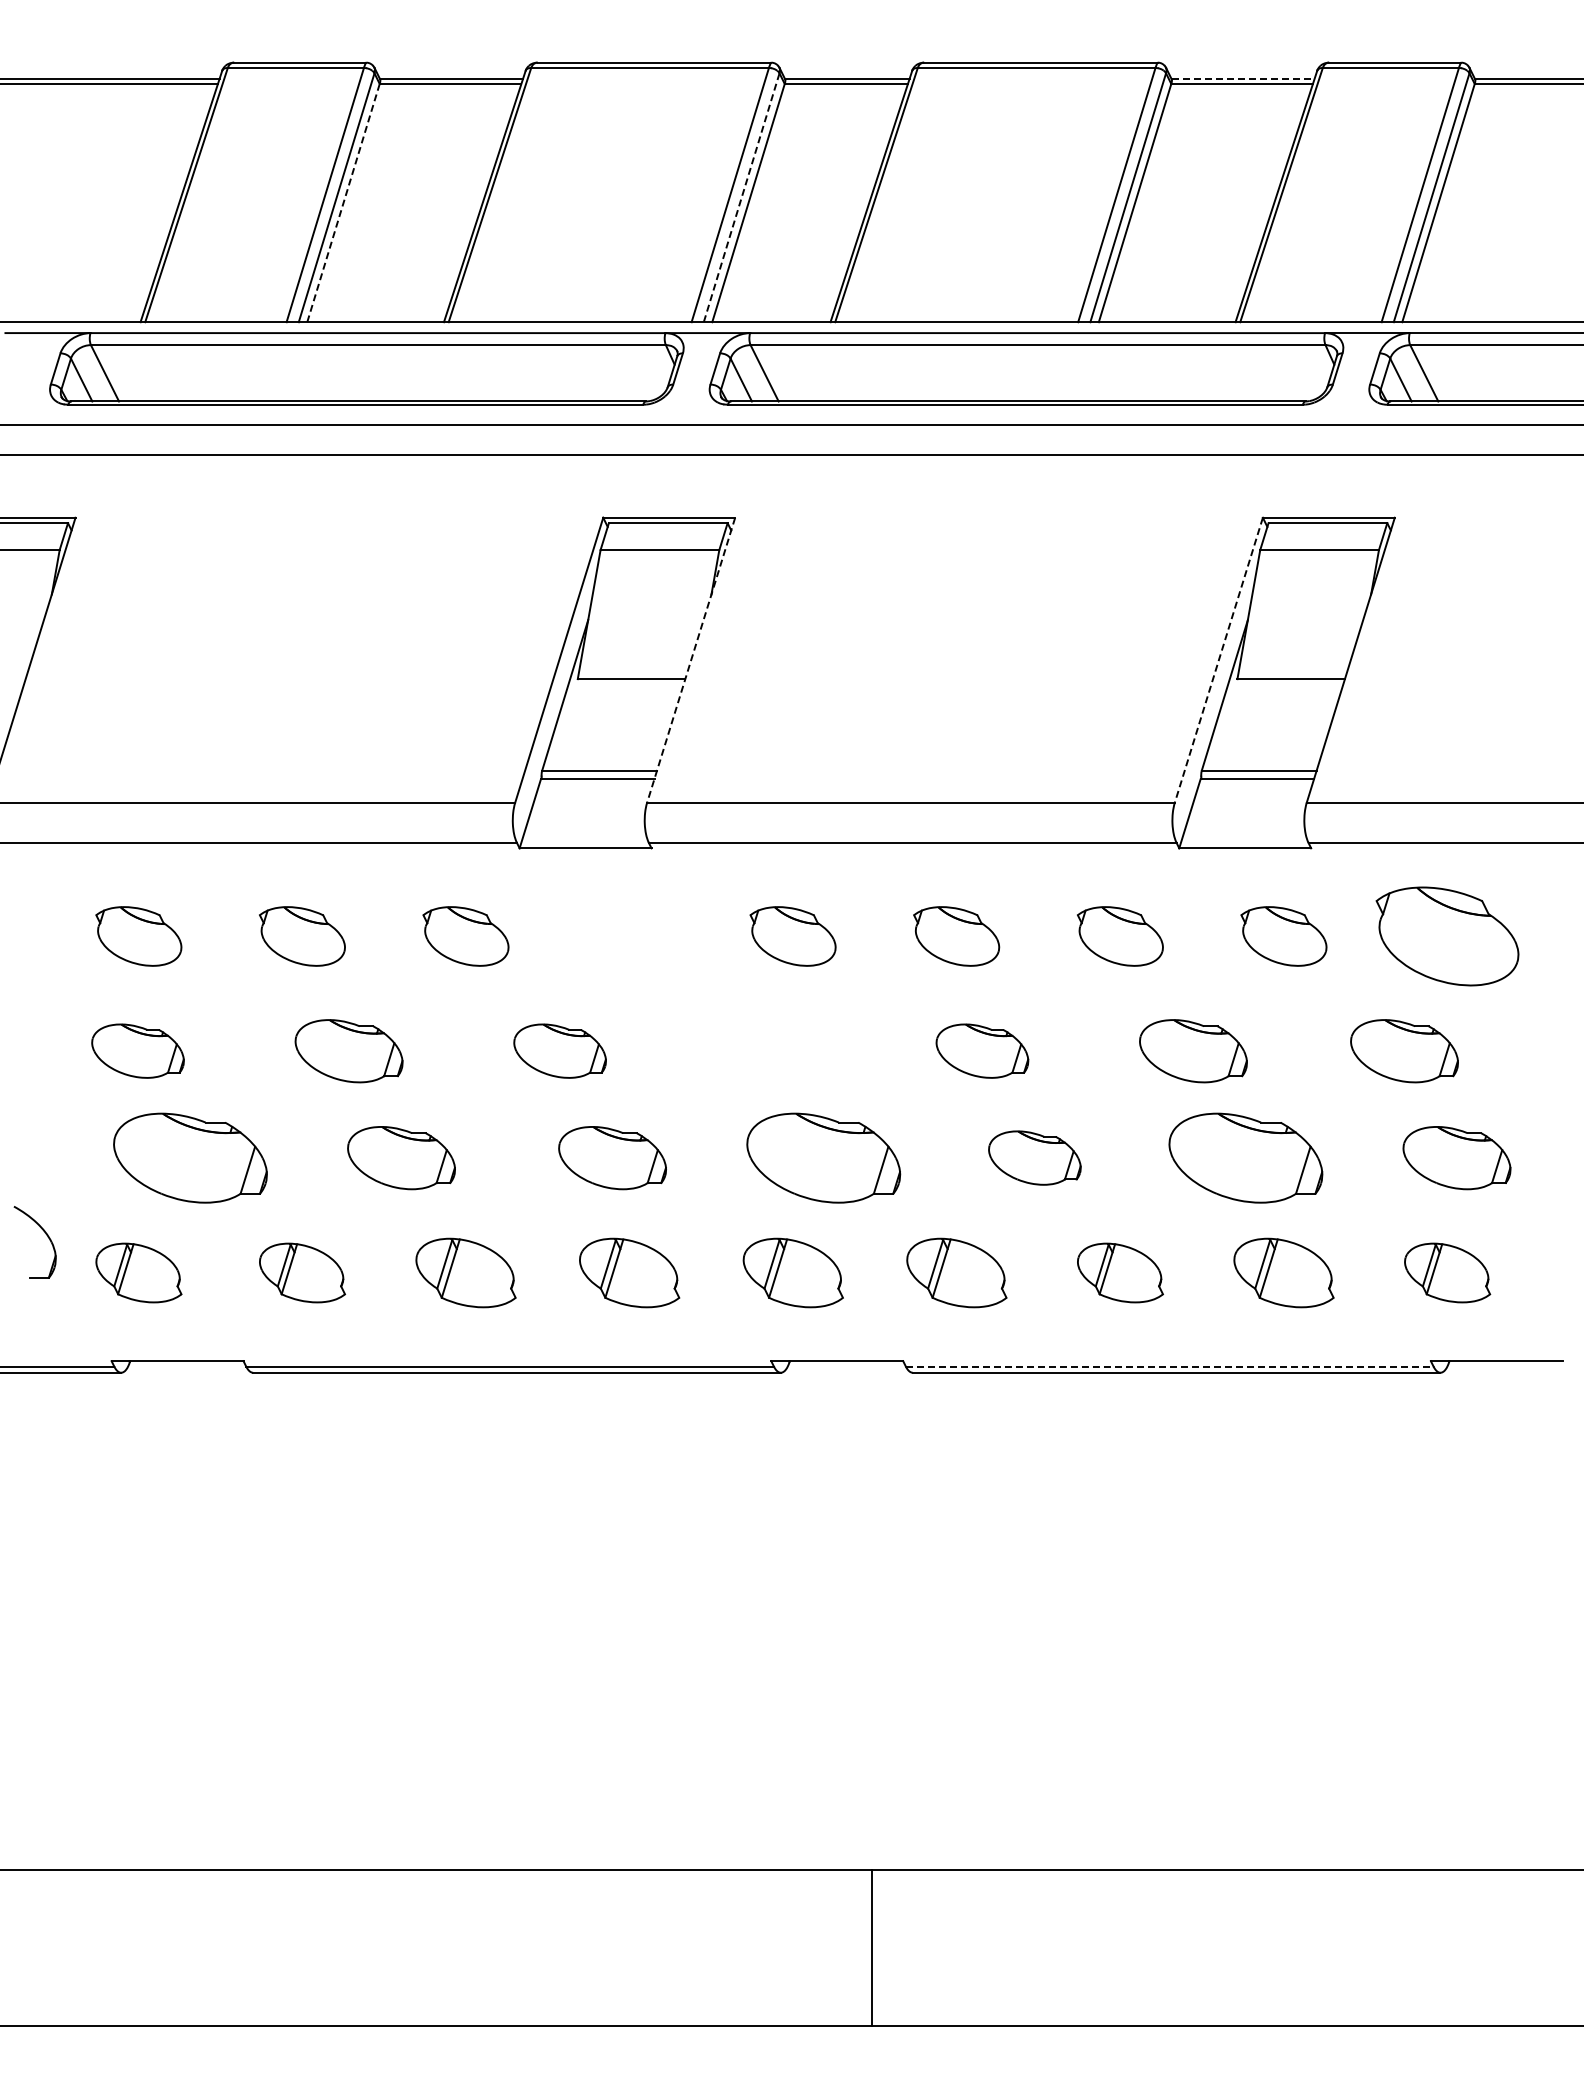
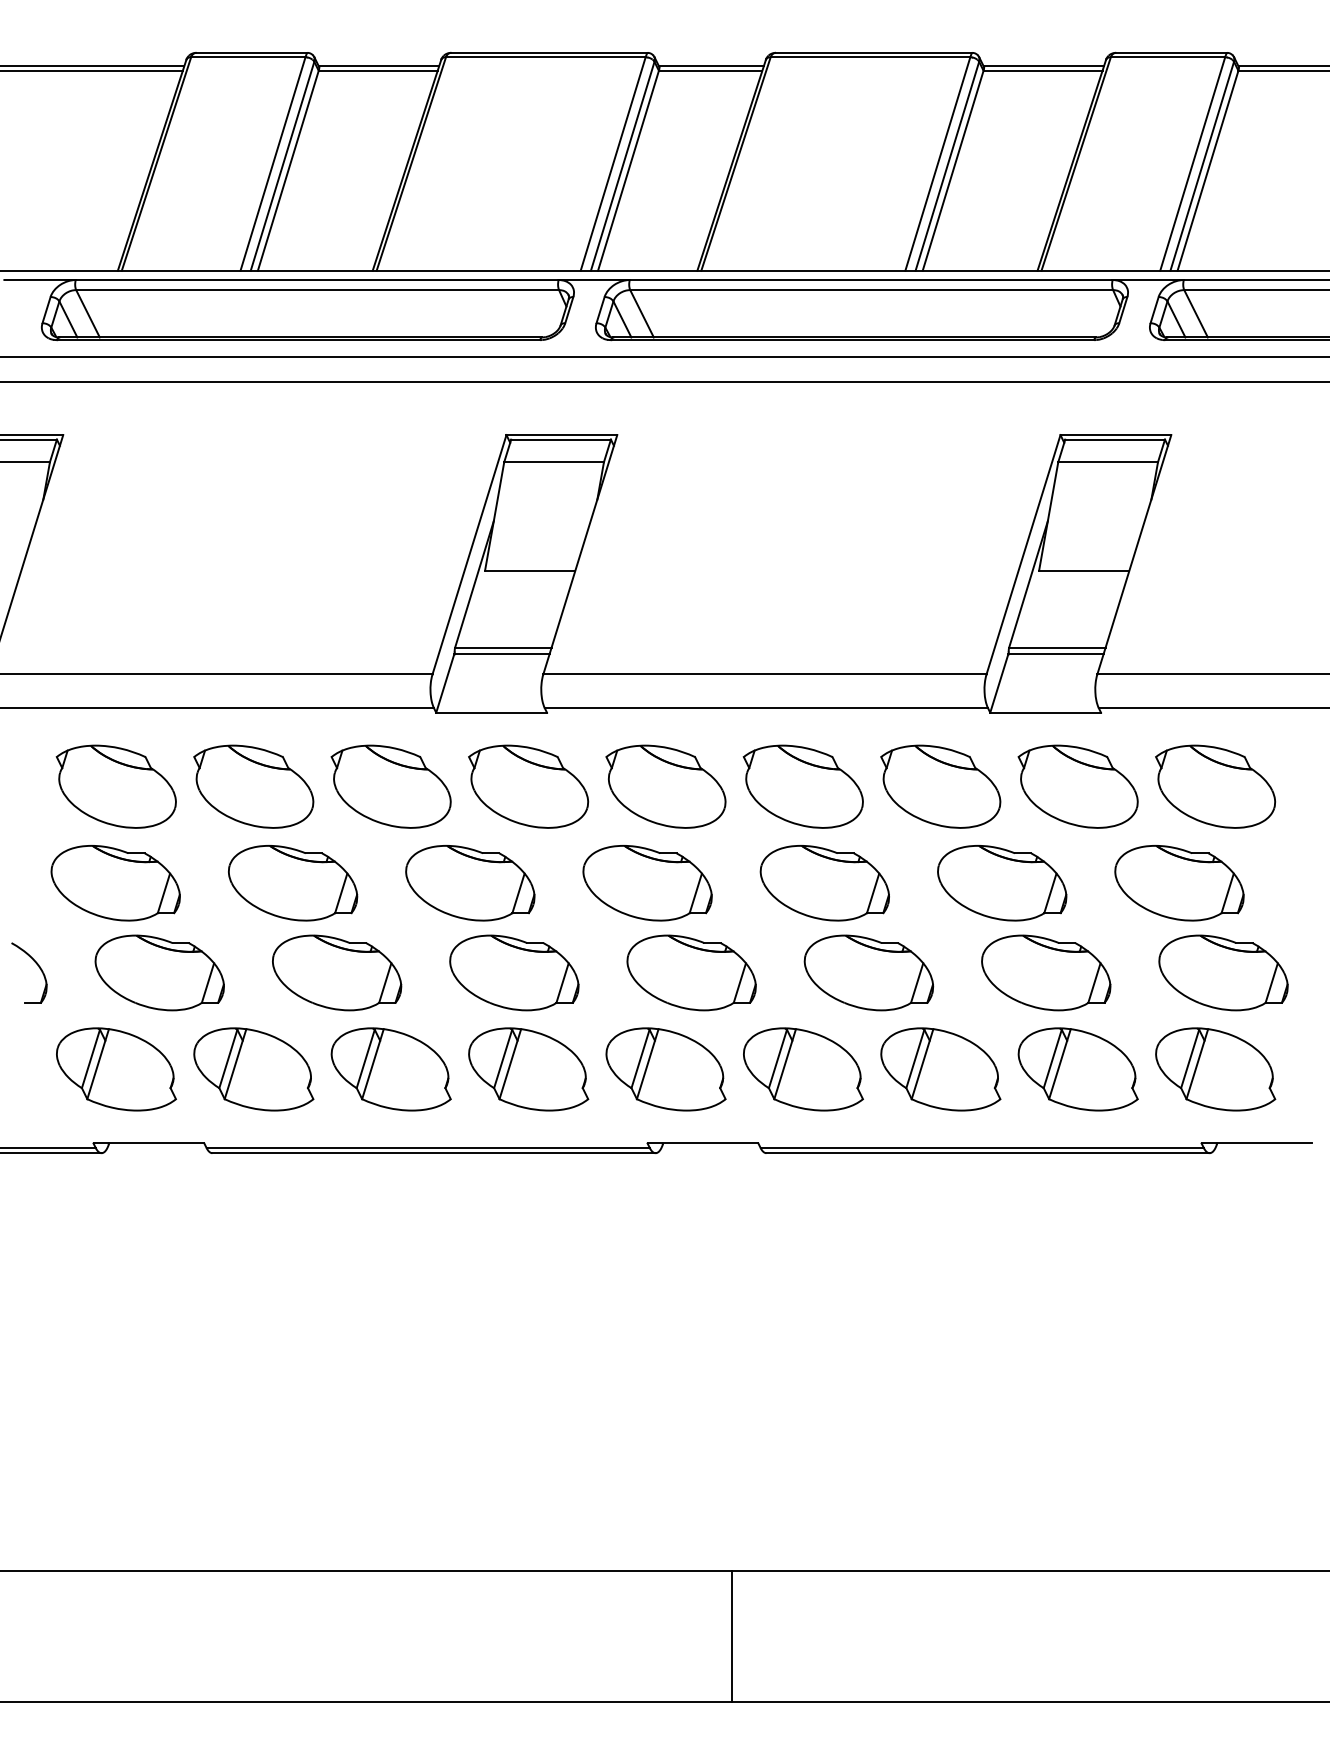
line: (1243, 78) -> (1044, 66), dashed -> solid
line: (741, 198) -> (622, 166), dashed -> solid
line: (343, 202) -> (288, 170), dashed -> solid
line: (691, 660) -> (580, 554), dashed -> solid
line: (1218, 660) -> (1023, 554), dashed -> solid
part: (138, 936) -> (116, 786), size x1.67
part: (302, 936) -> (253, 786), size x1.67
part: (465, 936) -> (390, 786), size x1.67
part: (629, 936) -> (528, 786), added
part: (792, 936) -> (665, 786), size x1.67
part: (956, 936) -> (803, 786), size x1.67
part: (1120, 936) -> (940, 786), size x1.67
part: (1283, 936) -> (1077, 786), size x1.67
part: (137, 1050) -> (115, 882), size x1.67
part: (348, 1050) -> (292, 882), size x1.43
part: (559, 1050) -> (469, 882), size x1.67
part: (771, 1050) -> (647, 882), added
part: (982, 1050) -> (825, 882), size x1.67
part: (1193, 1050) -> (1002, 882), size x1.43
part: (1404, 1050) -> (1179, 882), size x1.43
part: (401, 1157) -> (337, 972), size x1.43
part: (612, 1157) -> (514, 972), size x1.43
part: (1034, 1157) -> (868, 972), size x1.67
part: (1456, 1157) -> (1223, 972), size x1.43
part: (45, 1234) -> (38, 966), moved
part: (138, 1272) -> (116, 1068), size x1.67
part: (302, 1272) -> (253, 1068), size x1.67
part: (465, 1272) -> (390, 1068), size x1.43
part: (629, 1272) -> (528, 1068), size x1.43
part: (793, 1272) -> (666, 1068), size x1.43
part: (956, 1272) -> (803, 1068), size x1.43
part: (1120, 1272) -> (940, 1068), size x1.67
part: (1283, 1272) -> (1077, 1068), size x1.43
part: (1447, 1272) -> (1215, 1068), size x1.67
line: (1169, 1366) -> (982, 1147), dashed -> solid

